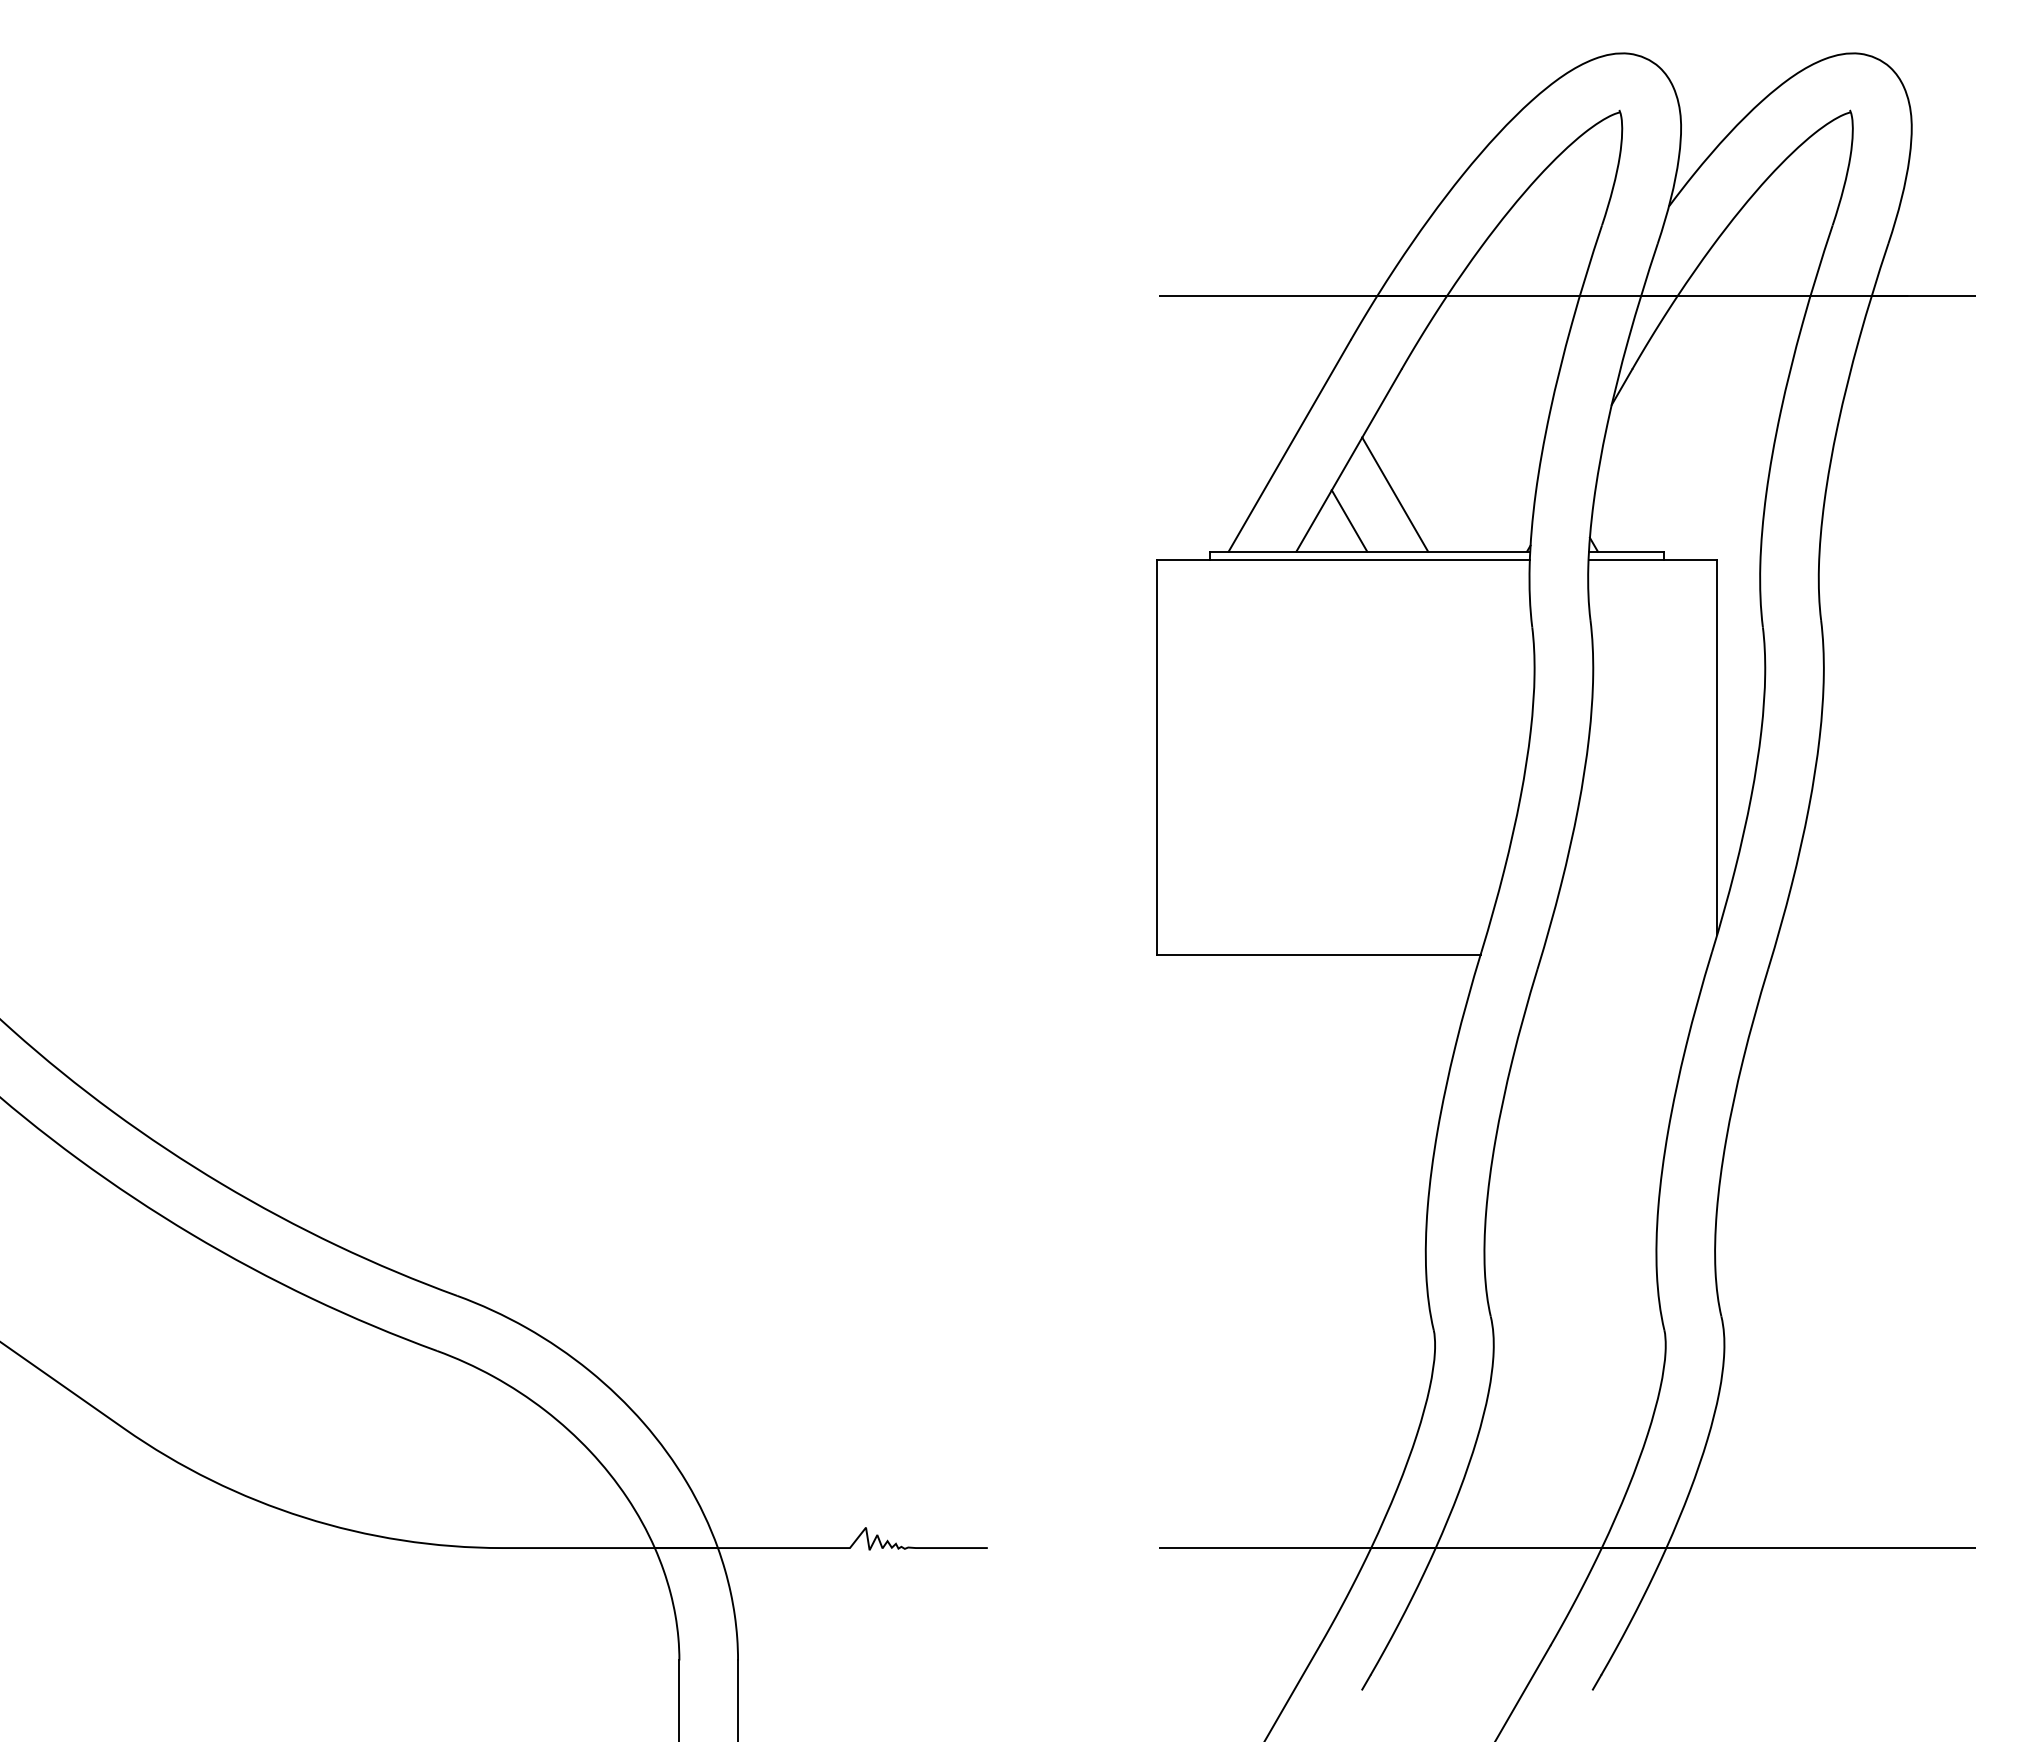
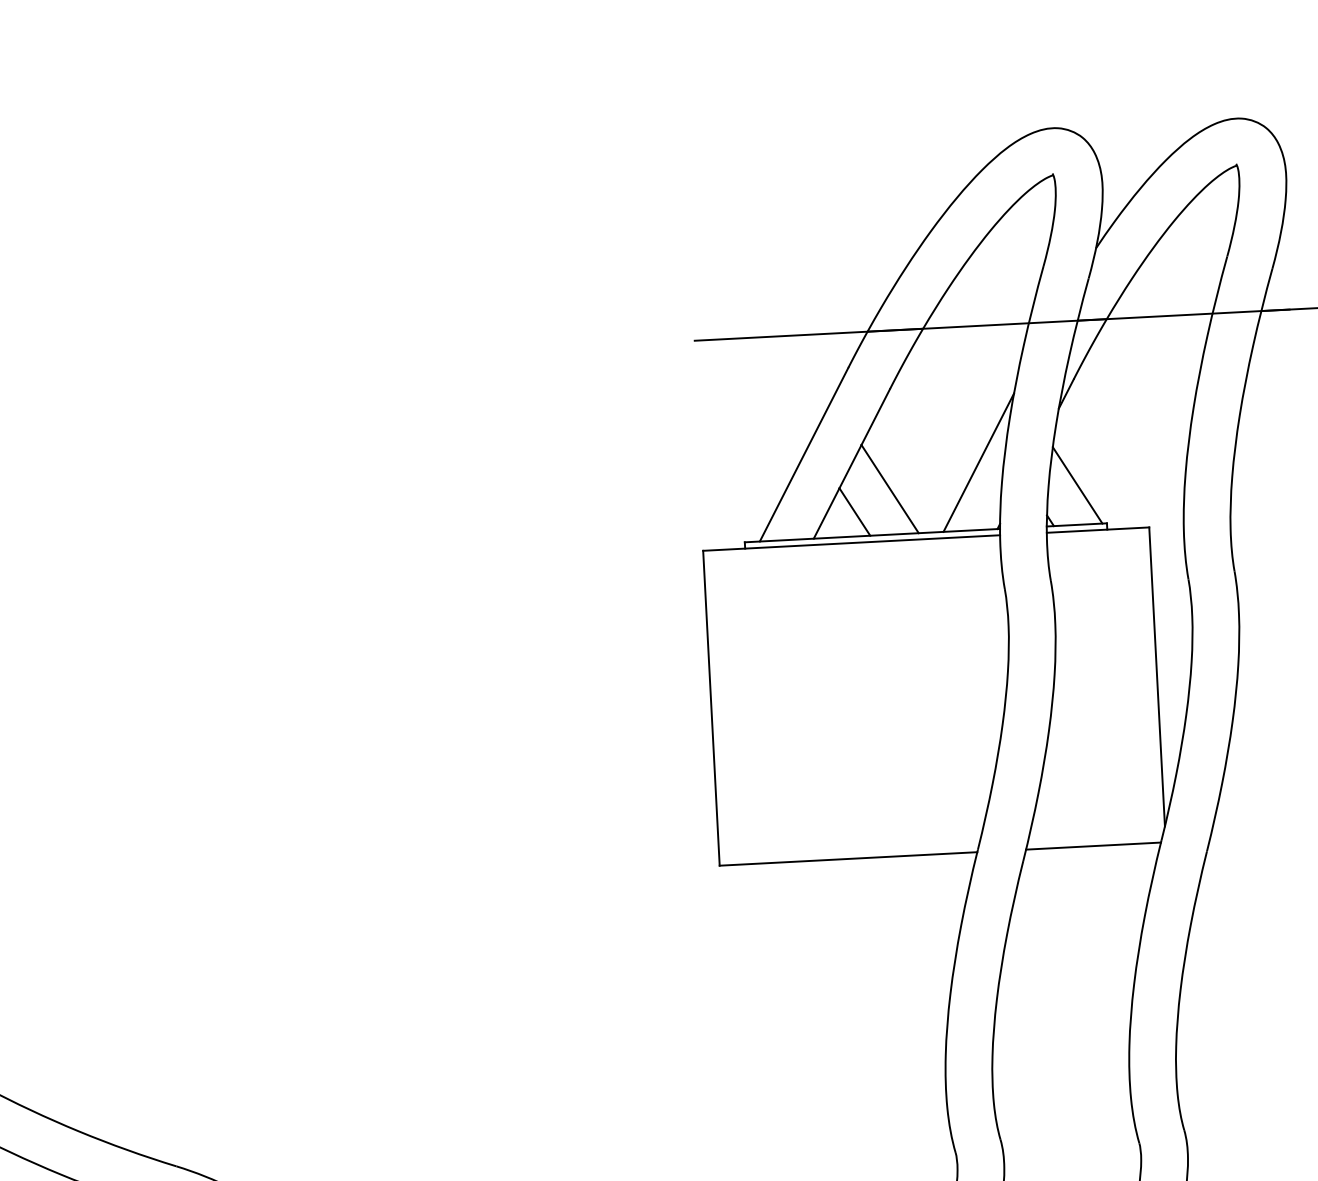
line: (1507, 467) -> (978, 462), added
line: (1629, 501) -> (1077, 484), added
line: (1626, 954) -> (1093, 845), added

